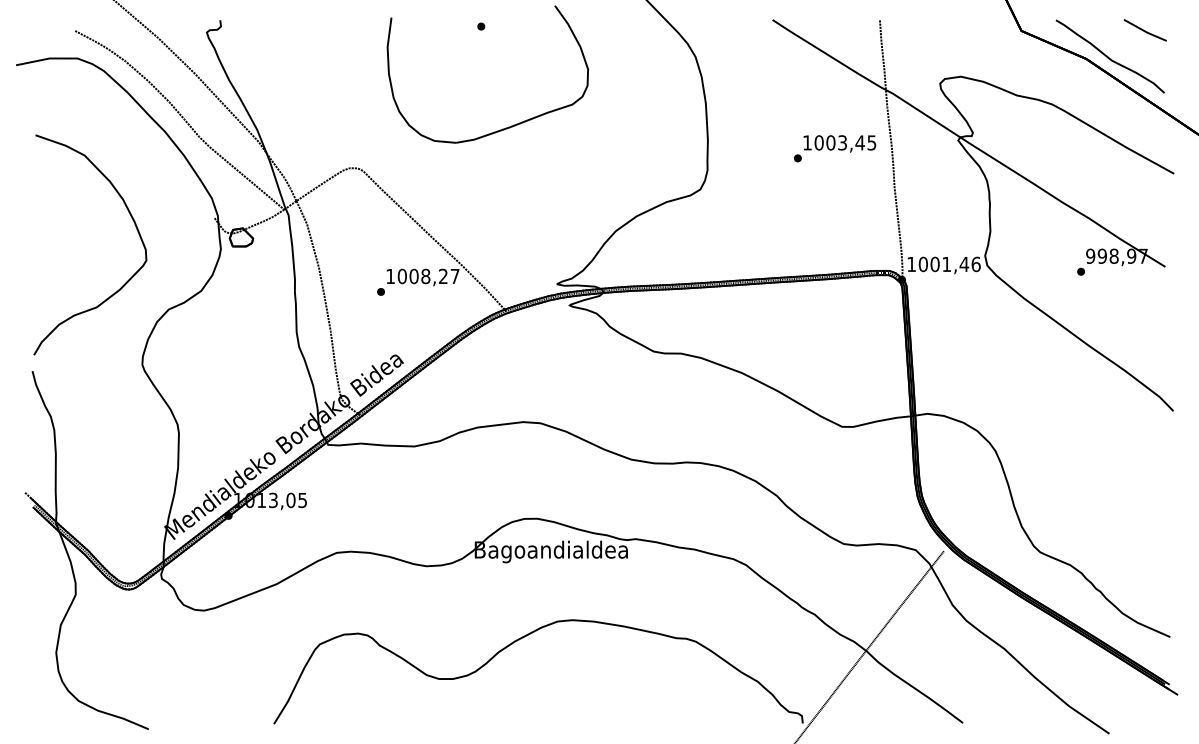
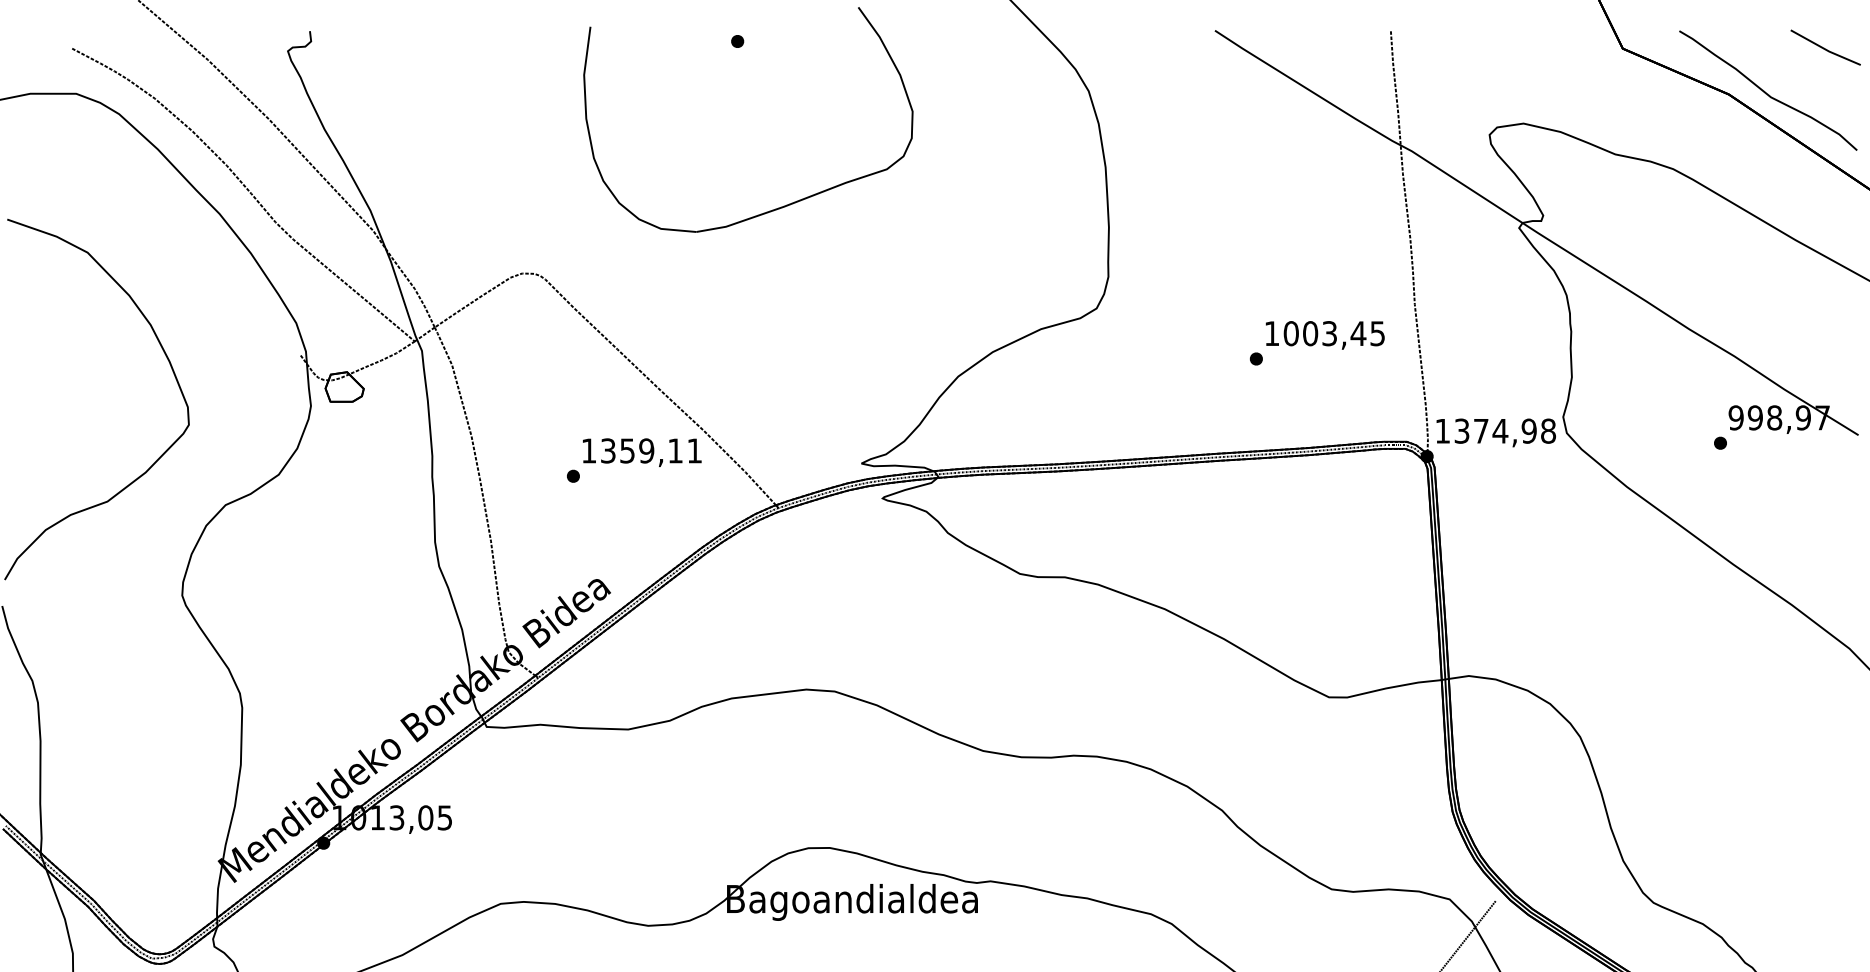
text: (835, 148) -> (1318, 342), moved
text: (949, 264) -> (1504, 431), 1001,46 -> 1374,98
text: (428, 276) -> (651, 450), 1008,27 -> 1359,11

